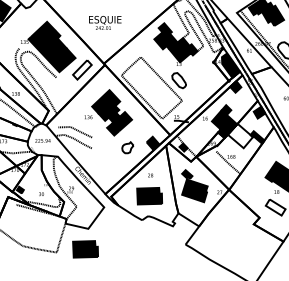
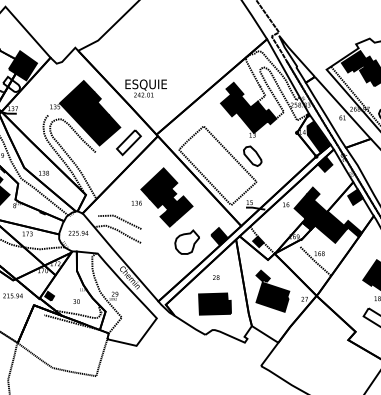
text: (104, 22) -> (145, 88), moved
fill: (240, 135) -> (331, 226), added
part: (127, 147) -> (186, 241), size x1.67
part: (85, 248) -> (132, 371), removed

